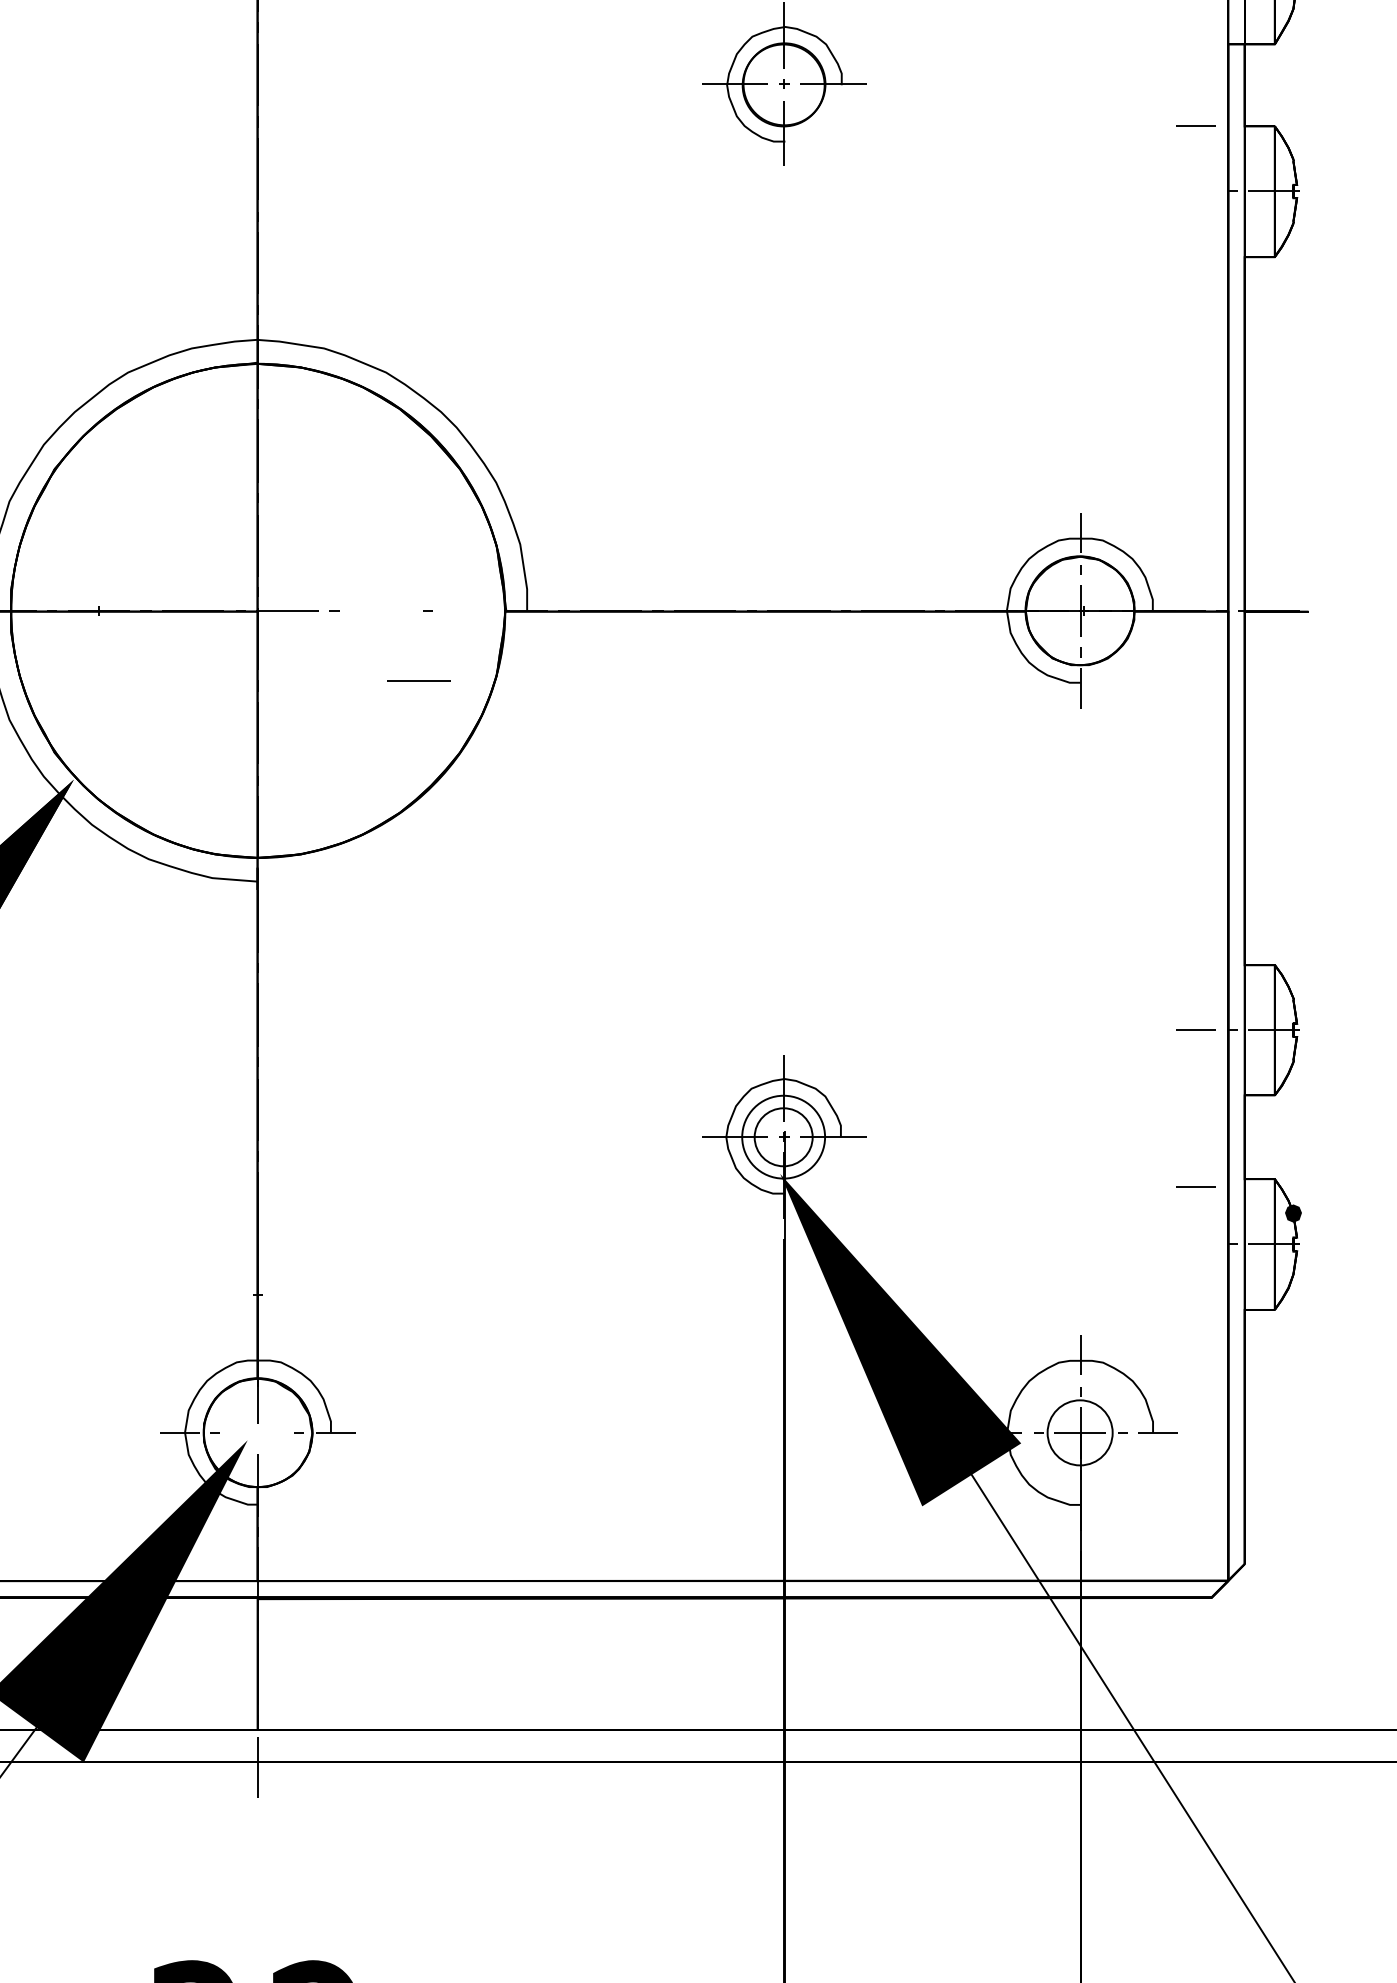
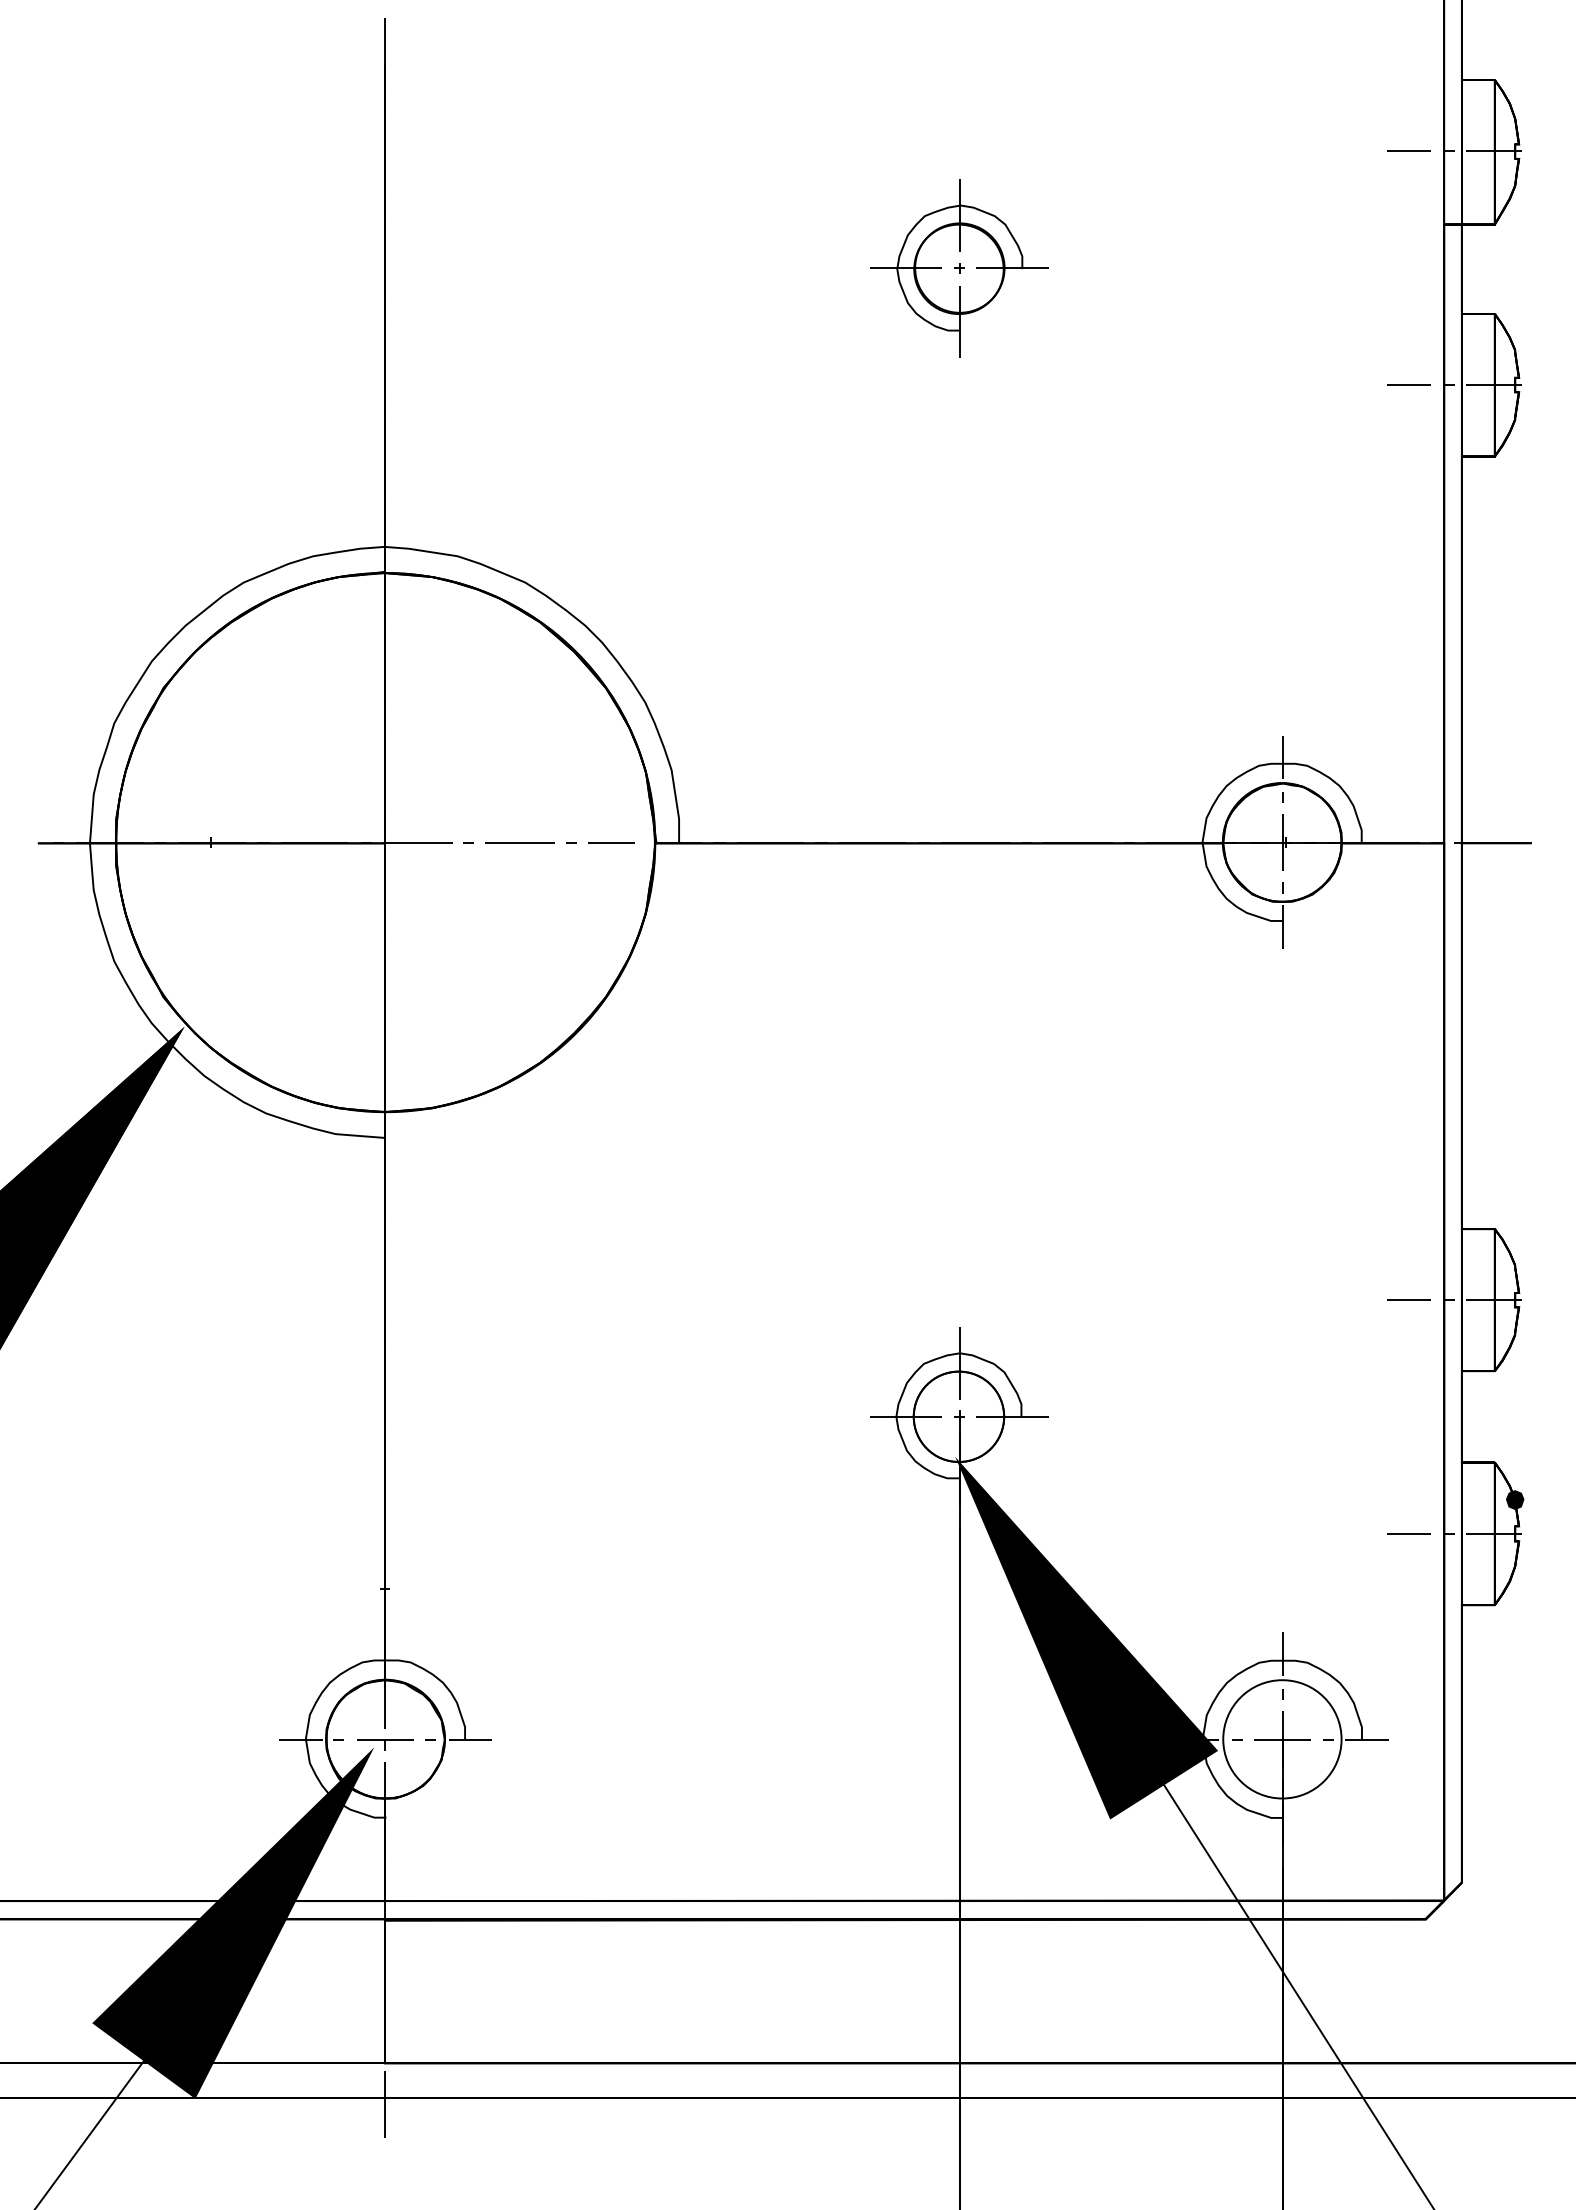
line: (1195, 125) -> (1408, 384), moved
line: (465, 610) -> (611, 842), added
line: (418, 681) -> (519, 842), moved
circle: (783, 1136) -> (958, 1416), size x1.43
line: (1195, 1186) -> (1408, 1533), moved
circle: (1080, 1433) -> (1282, 1739), size x1.67
part: (258, 1437) -> (385, 1744), added

